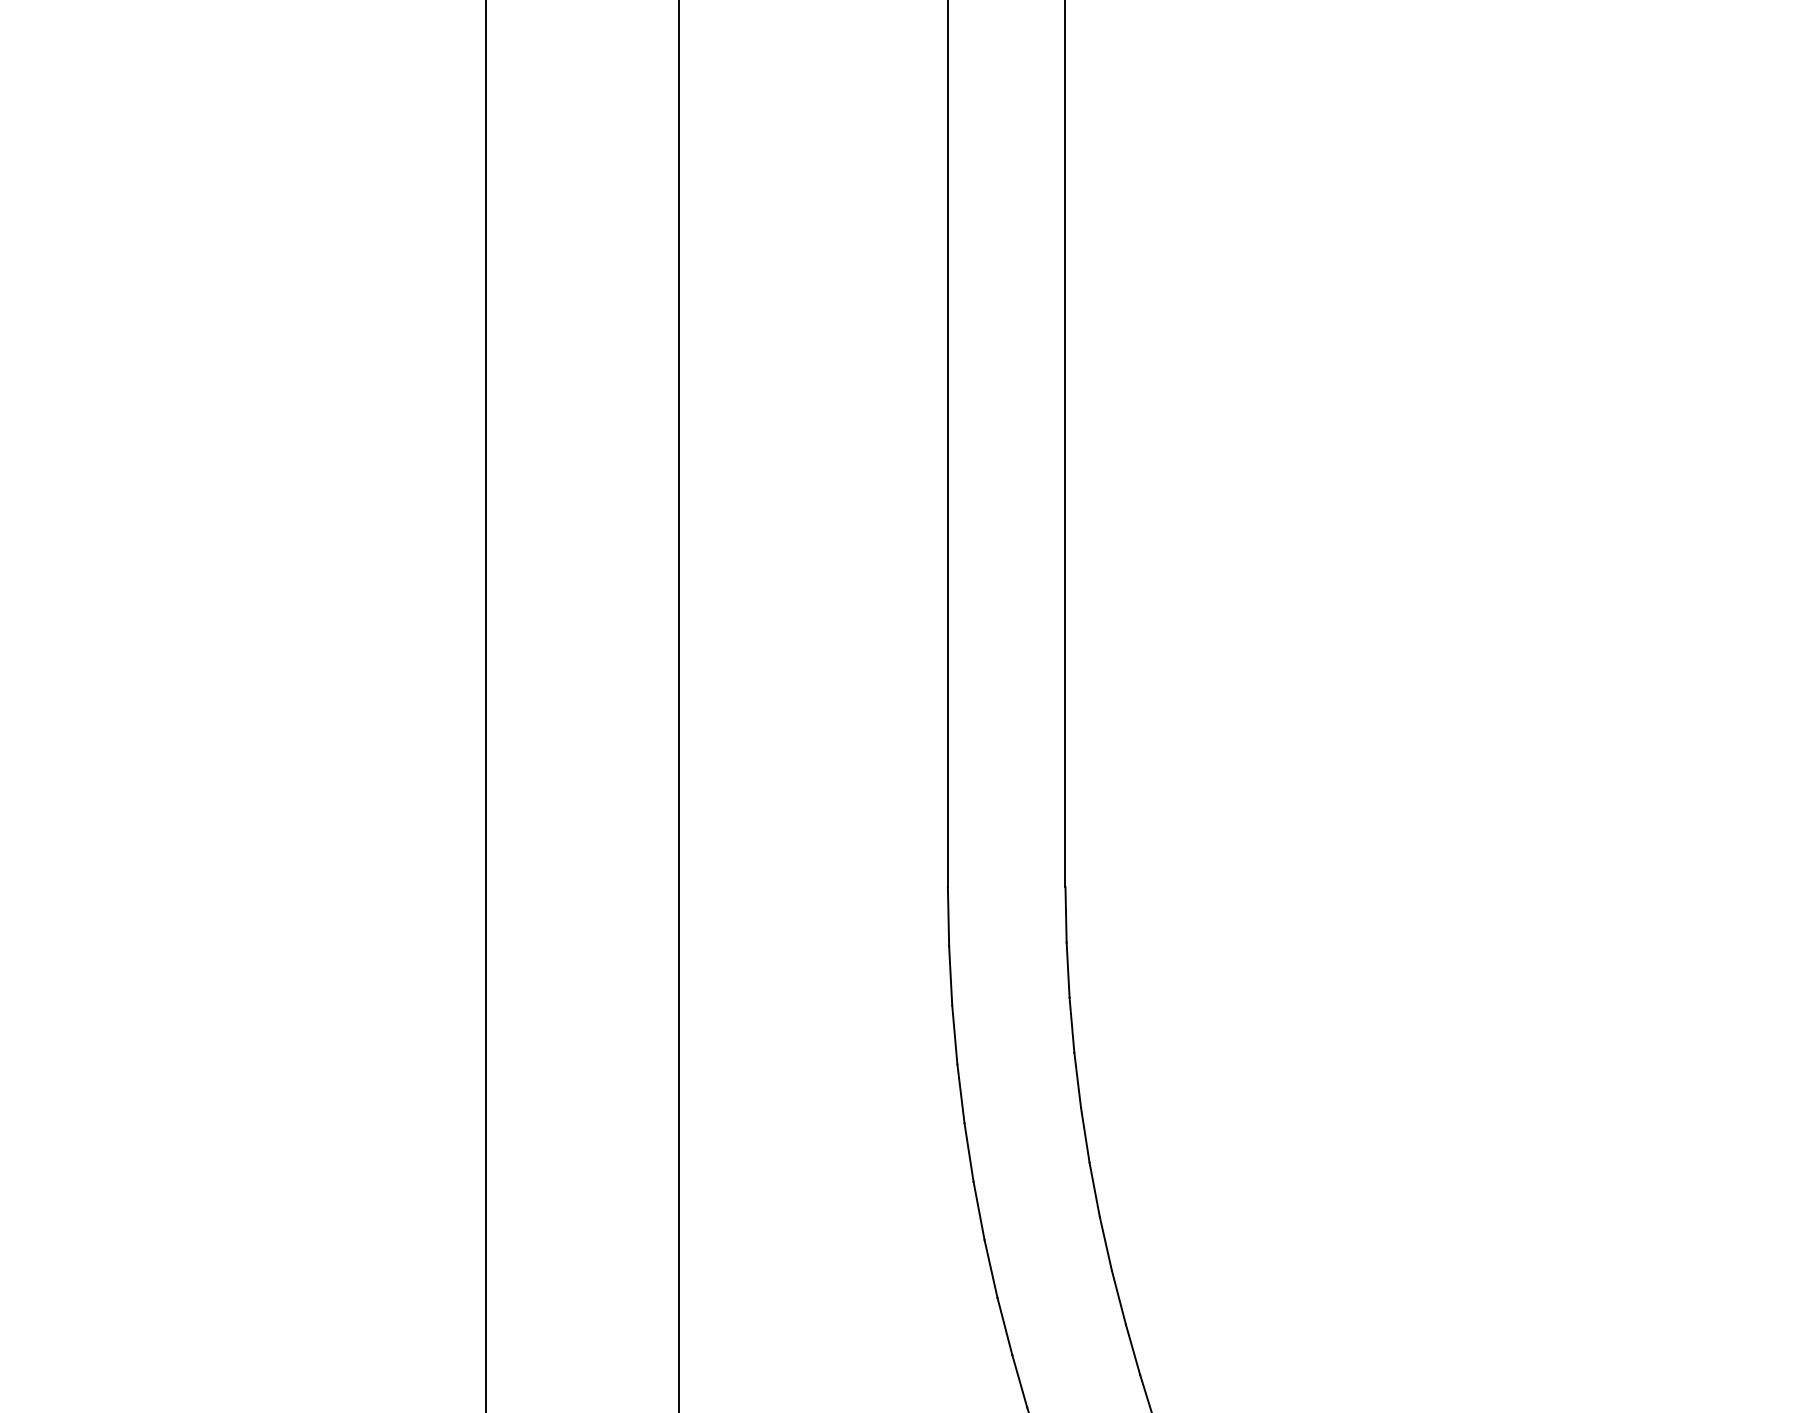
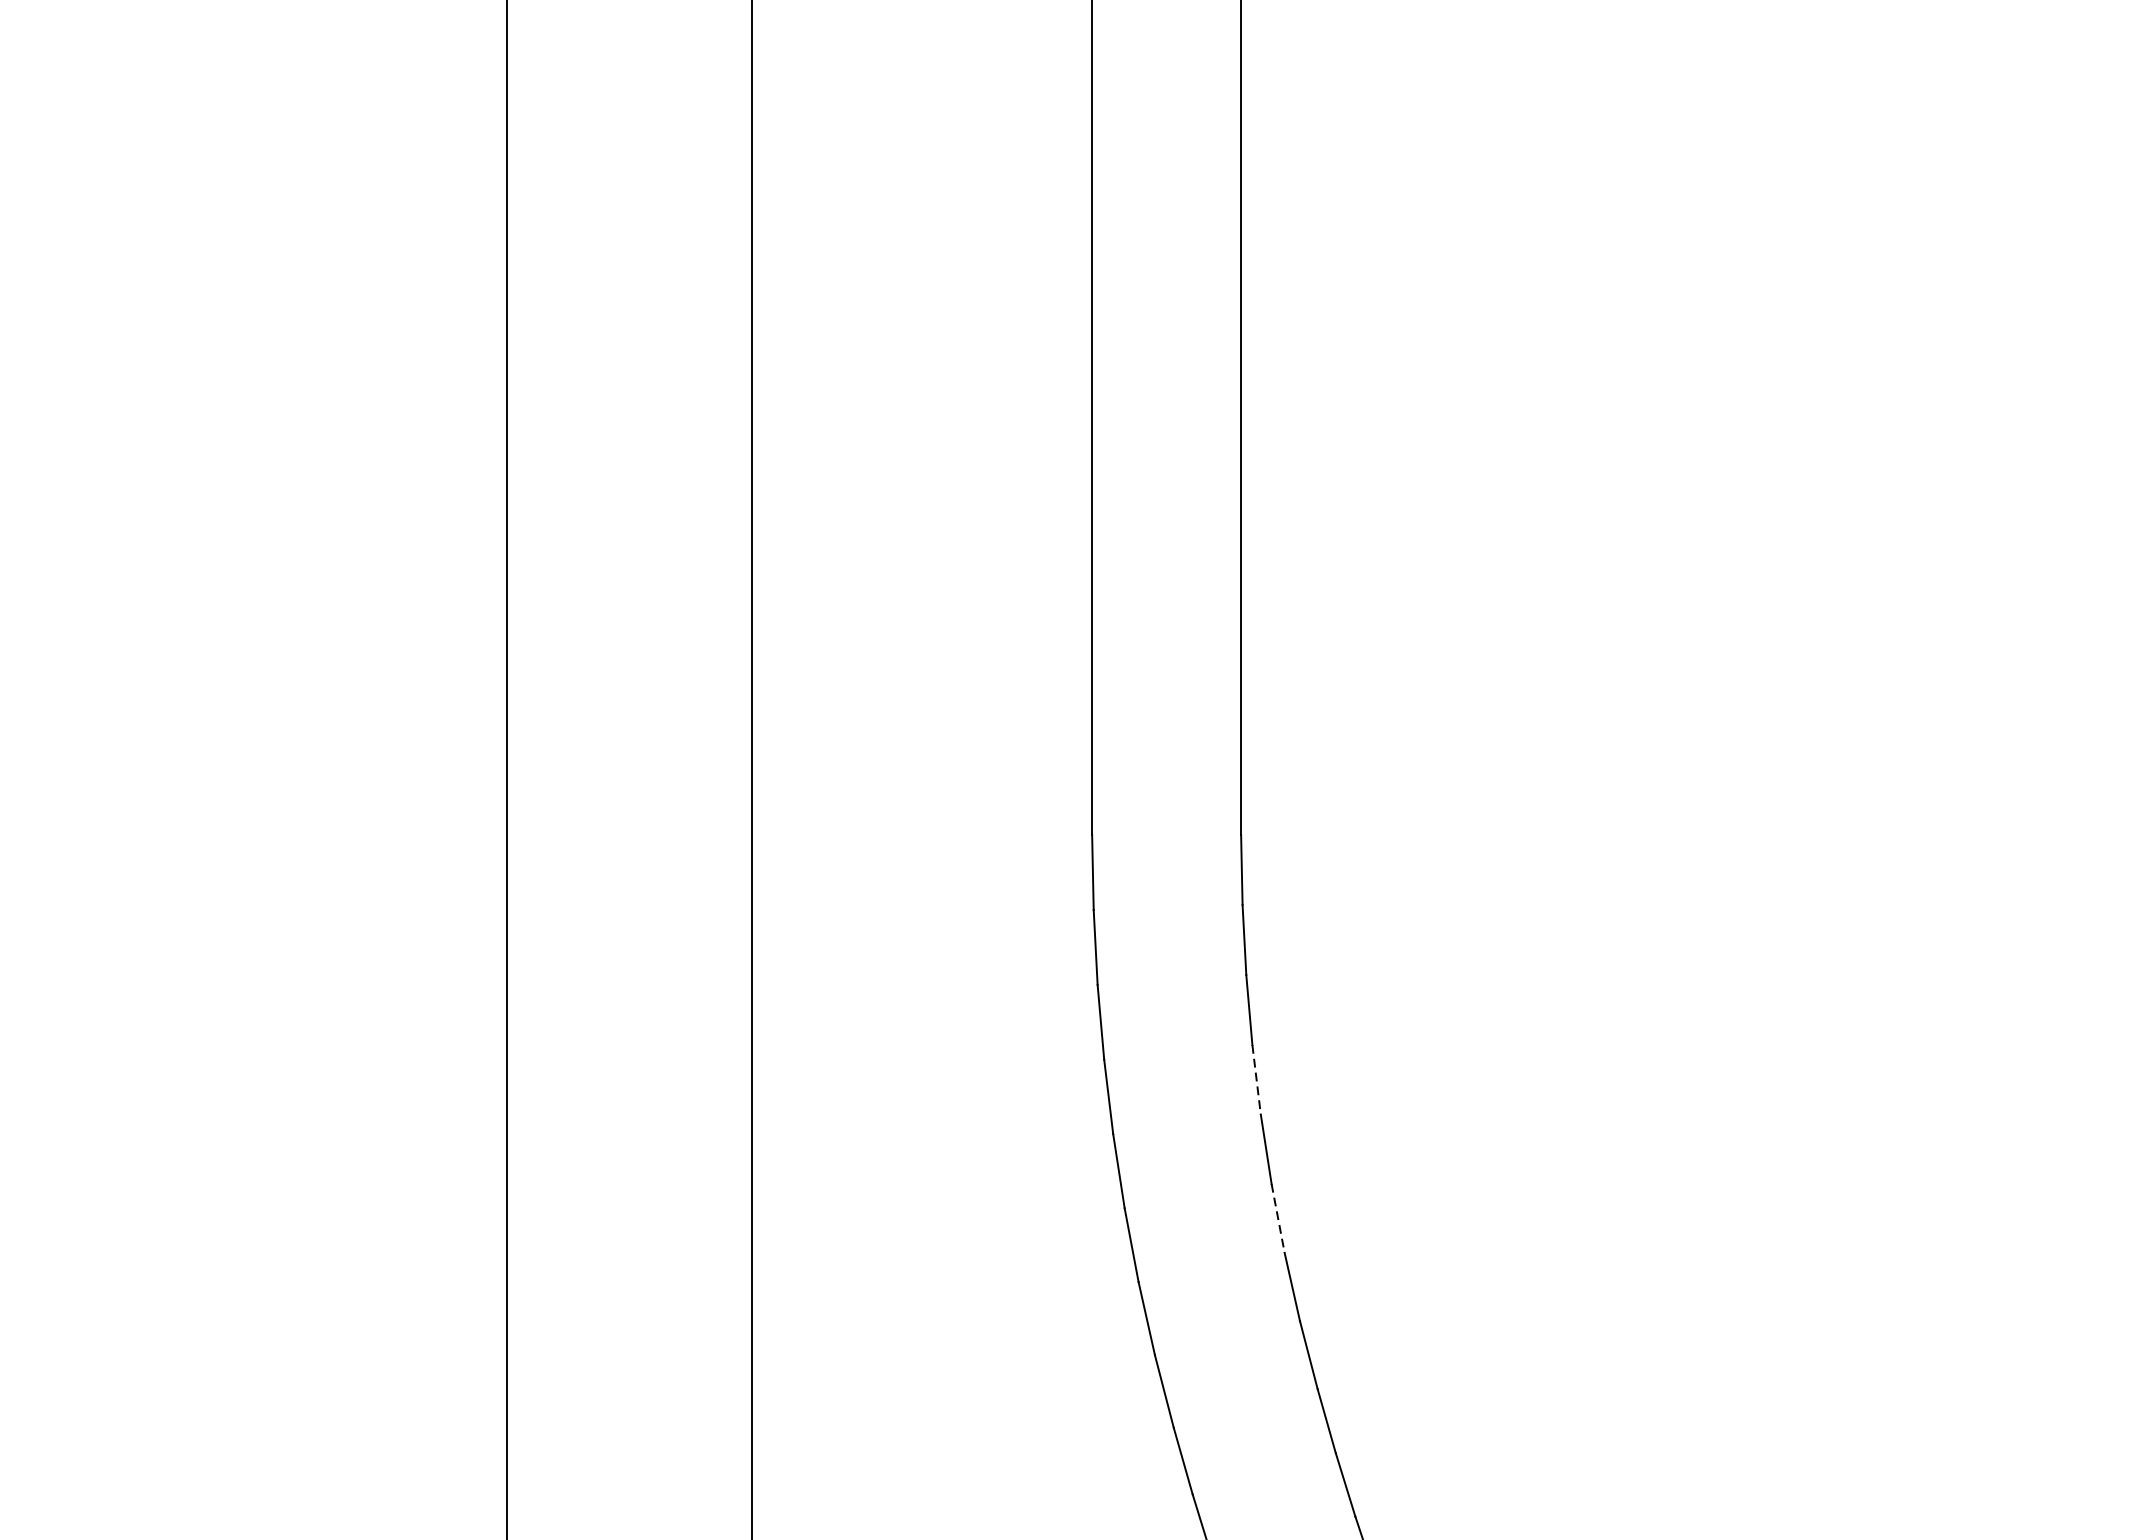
line: (1077, 1080) -> (1256, 1079), solid -> dashed
line: (1094, 1189) -> (1277, 1218), solid -> dashed

